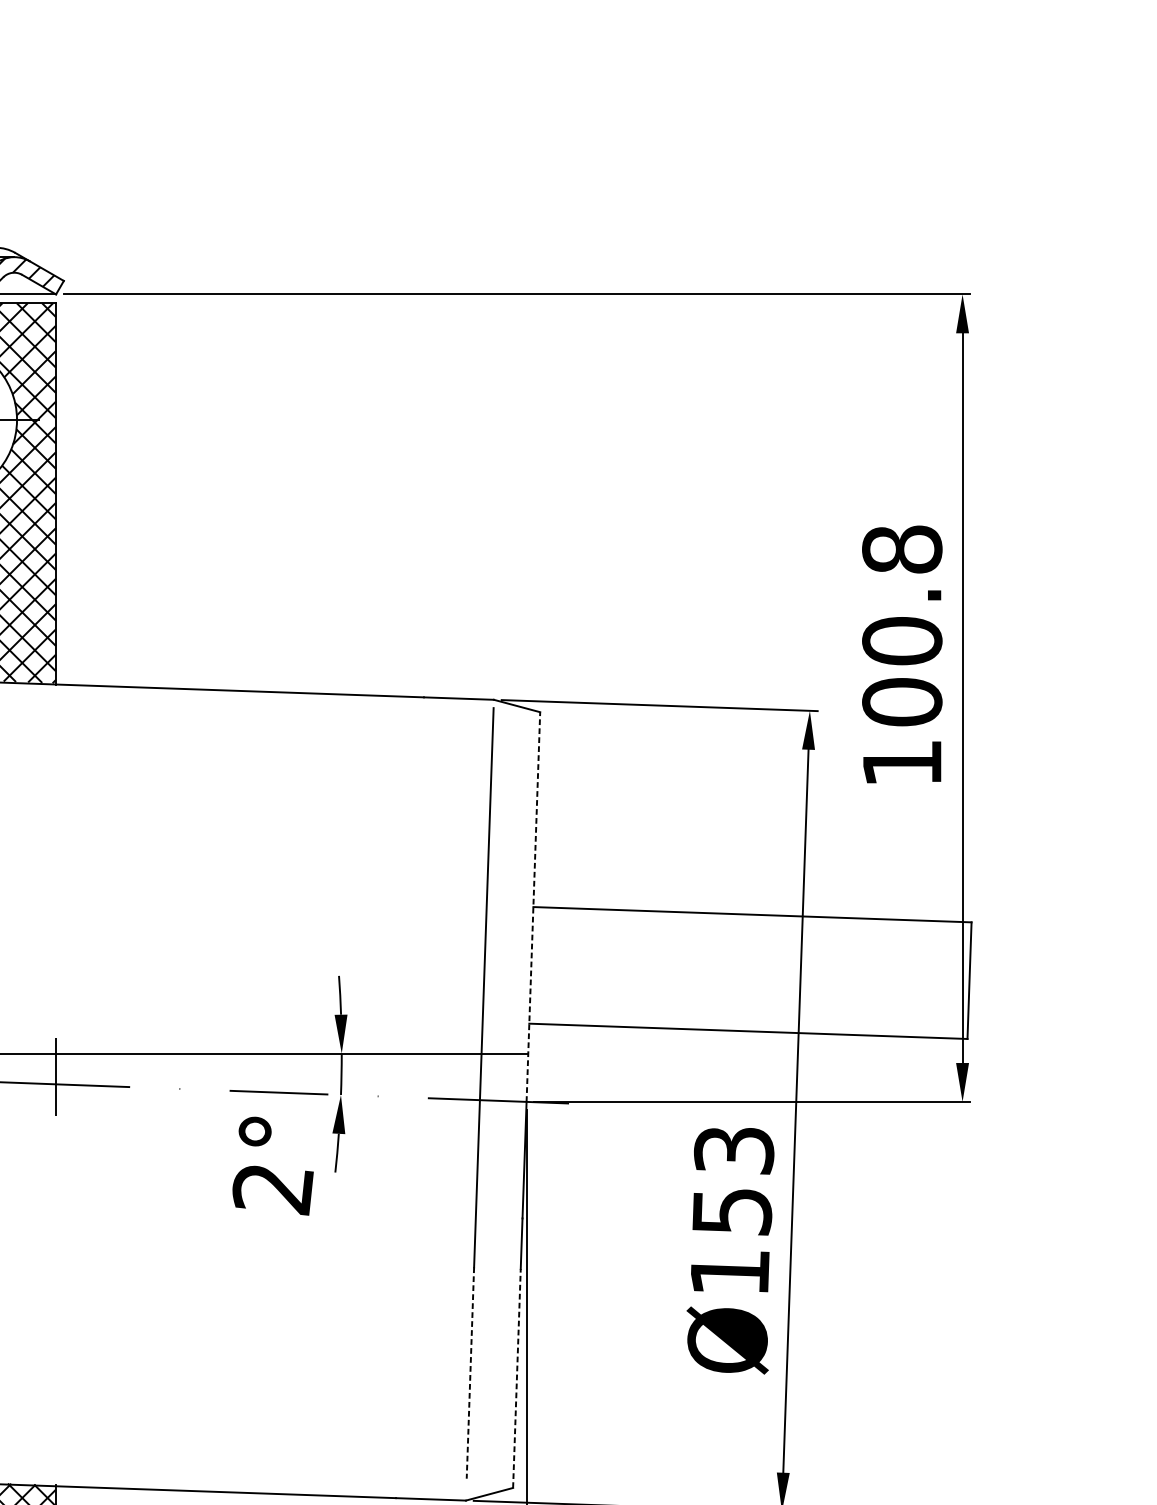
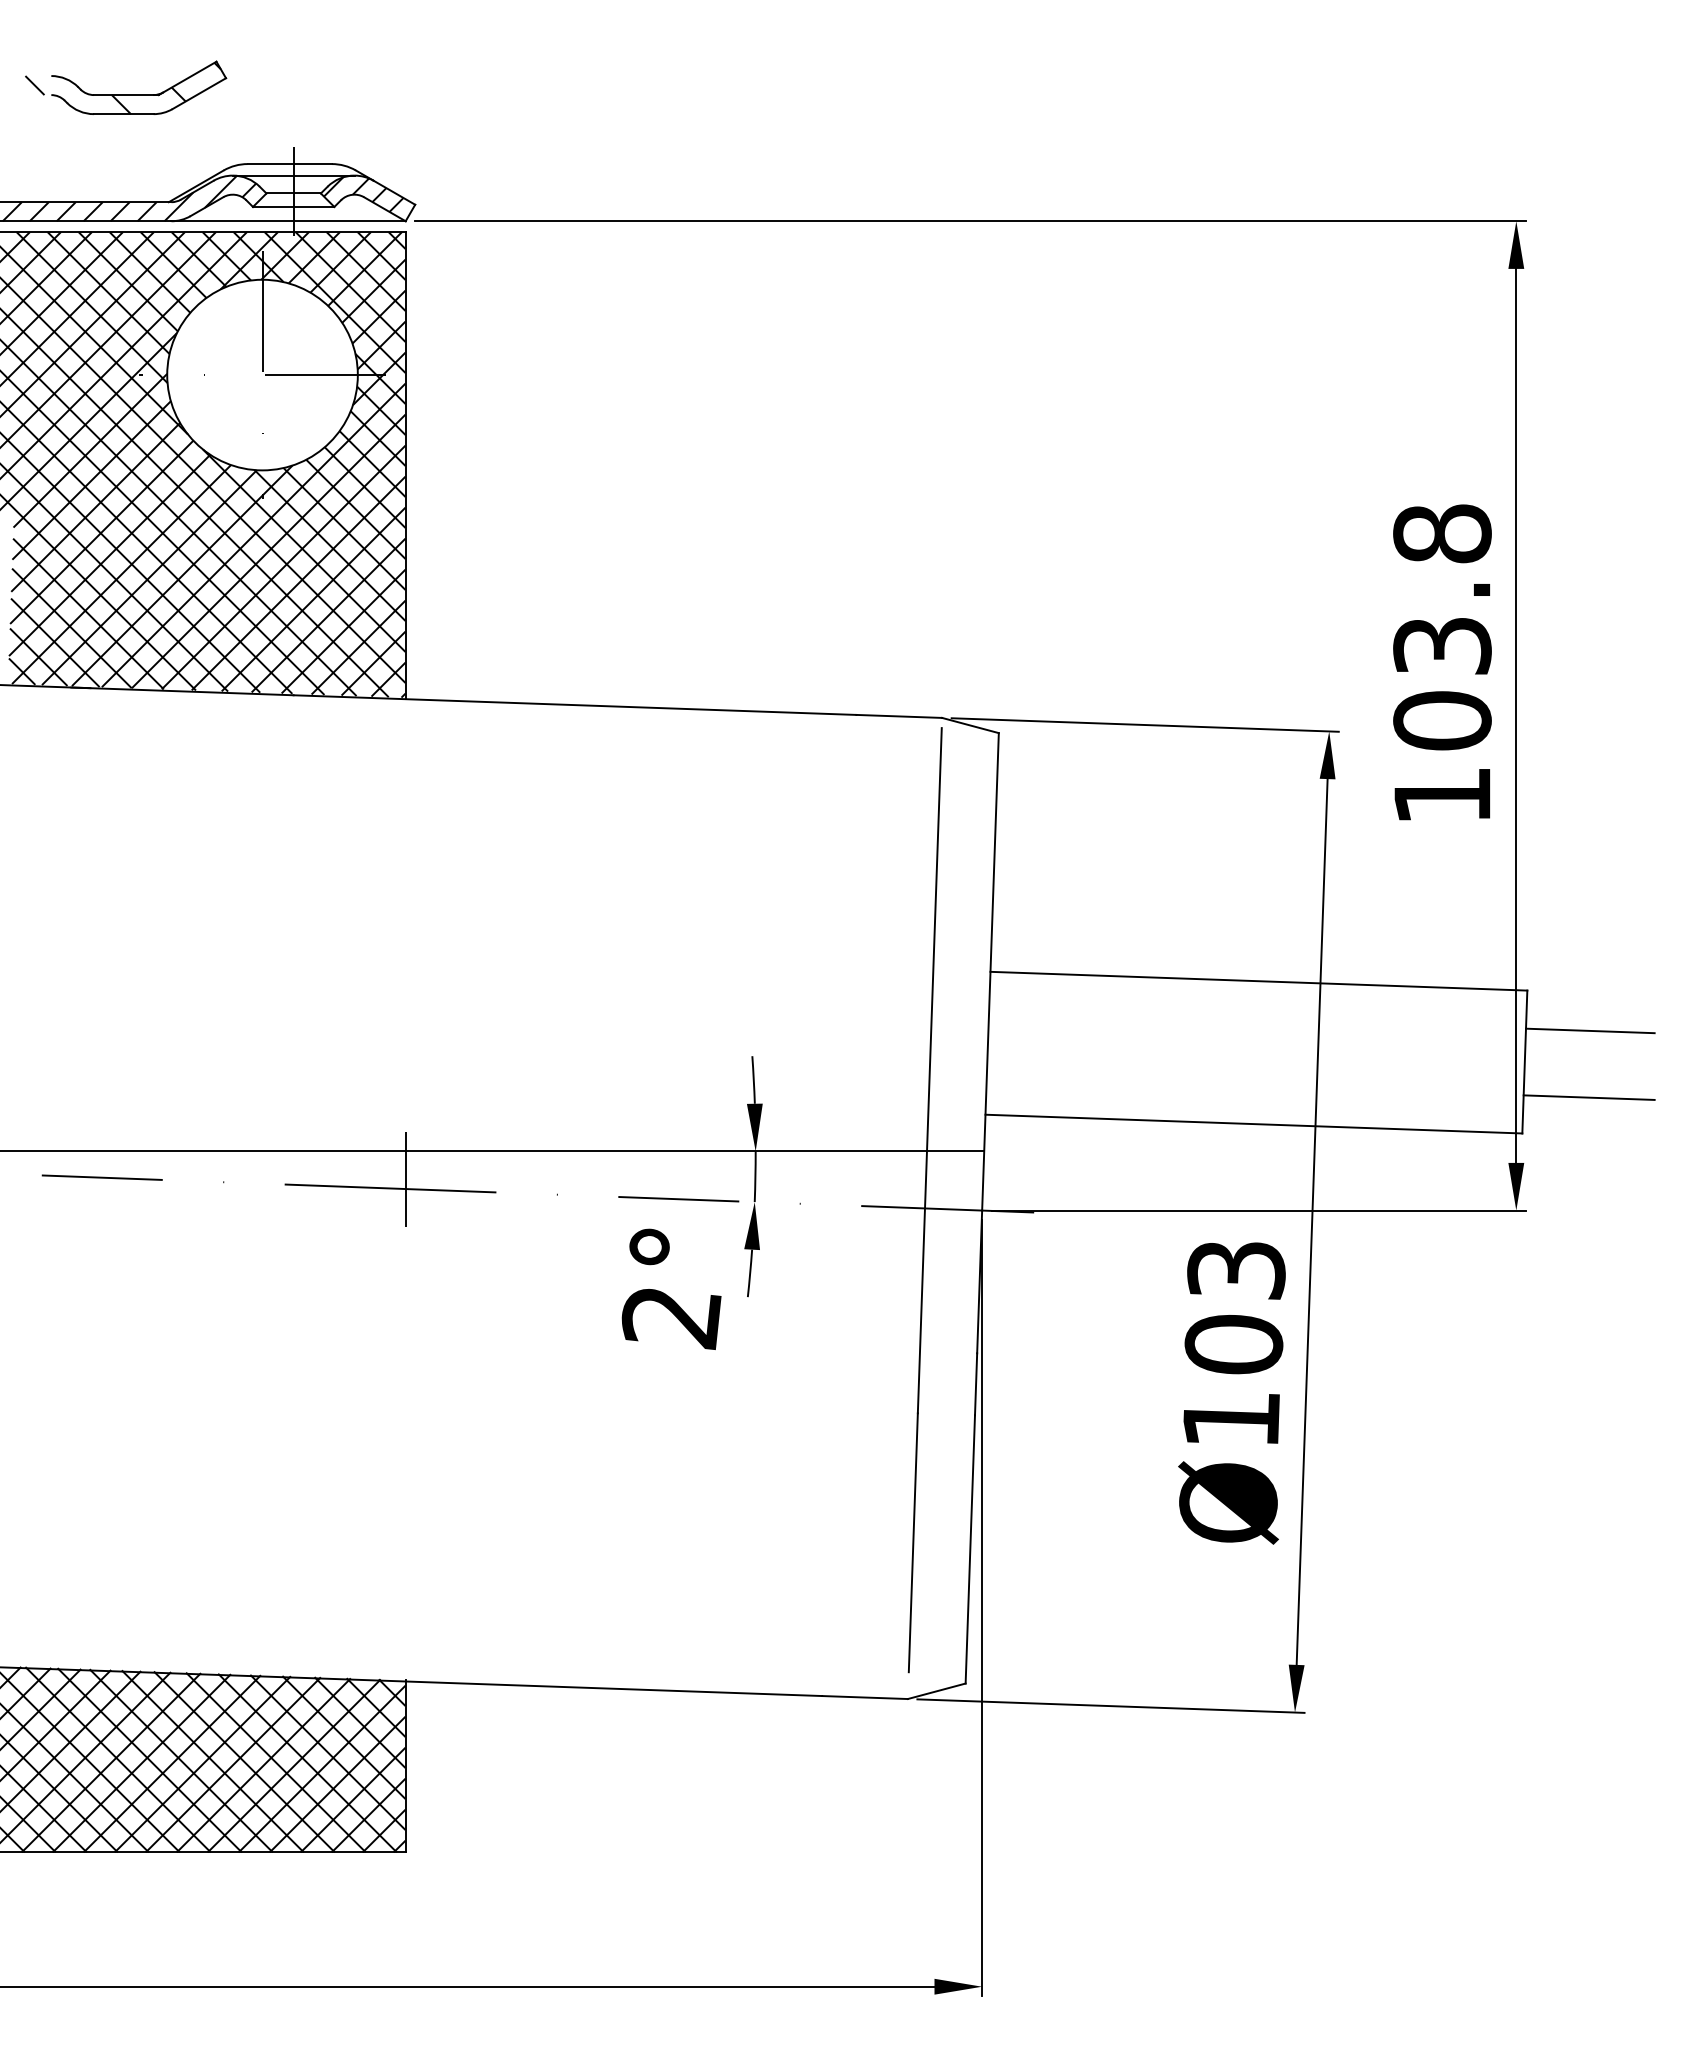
text: (902, 640) -> (1442, 645), 100.8 -> 103.8
line: (533, 906) -> (990, 971), dashed -> solid
line: (1023, 954) -> (1590, 1030), added
line: (1021, 1009) -> (1588, 1097), added
text: (731, 1211) -> (1233, 1344), Ø153 -> Ø103
line: (470, 1372) -> (913, 1542), dashed -> solid
line: (517, 1377) -> (970, 1548), dashed -> solid

